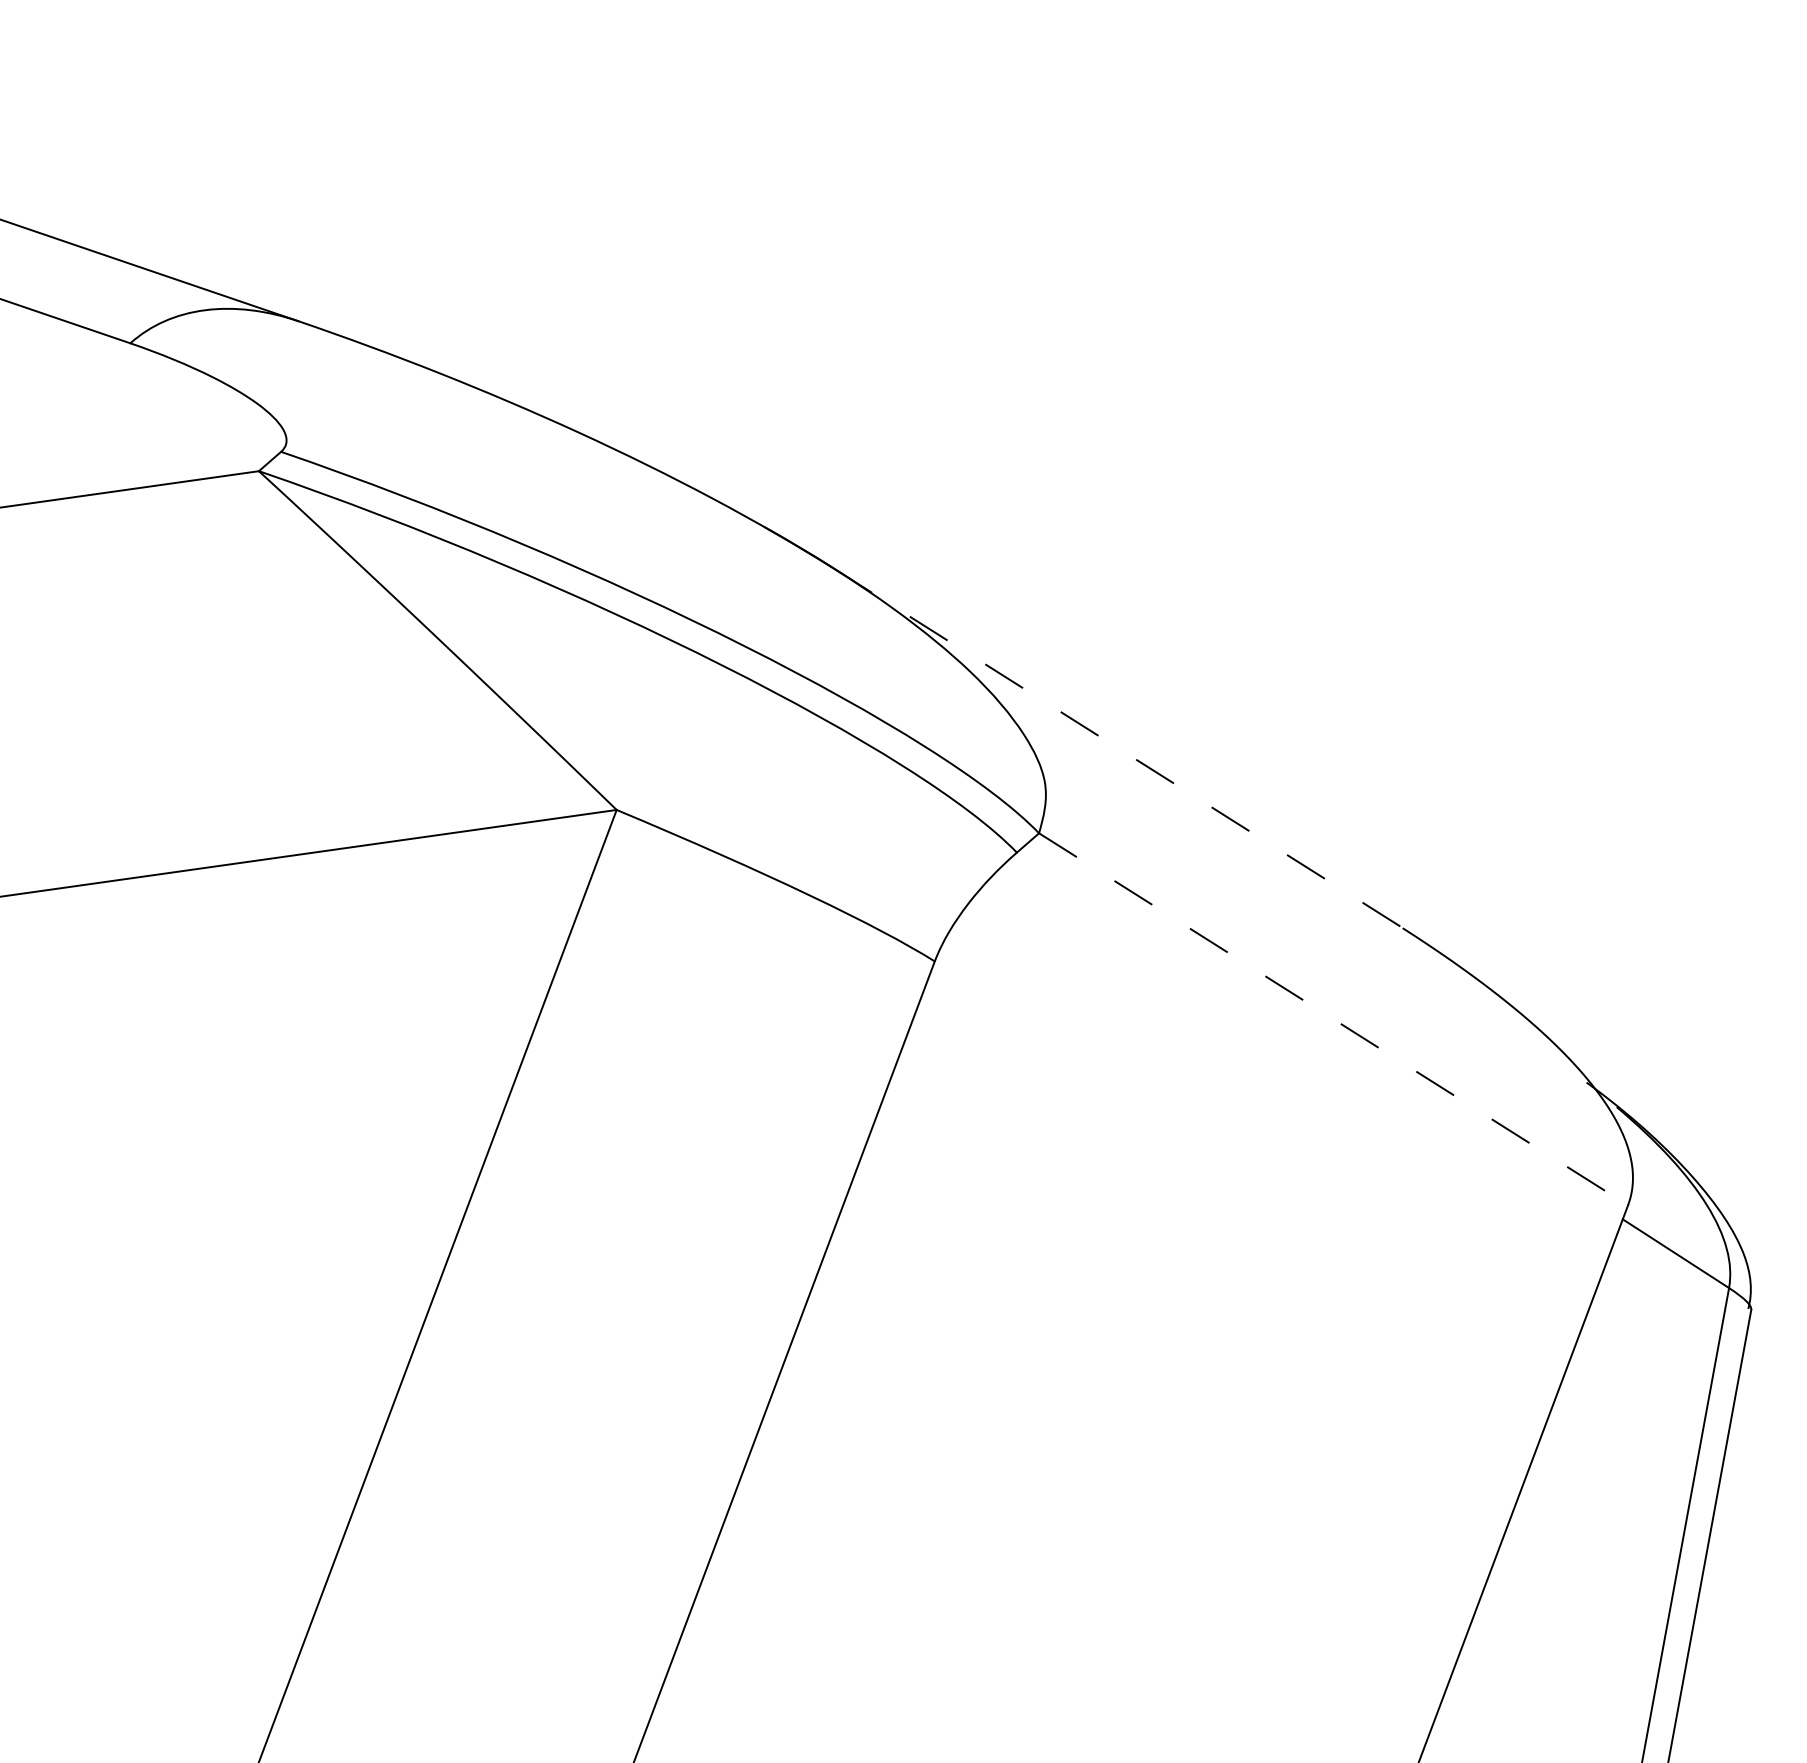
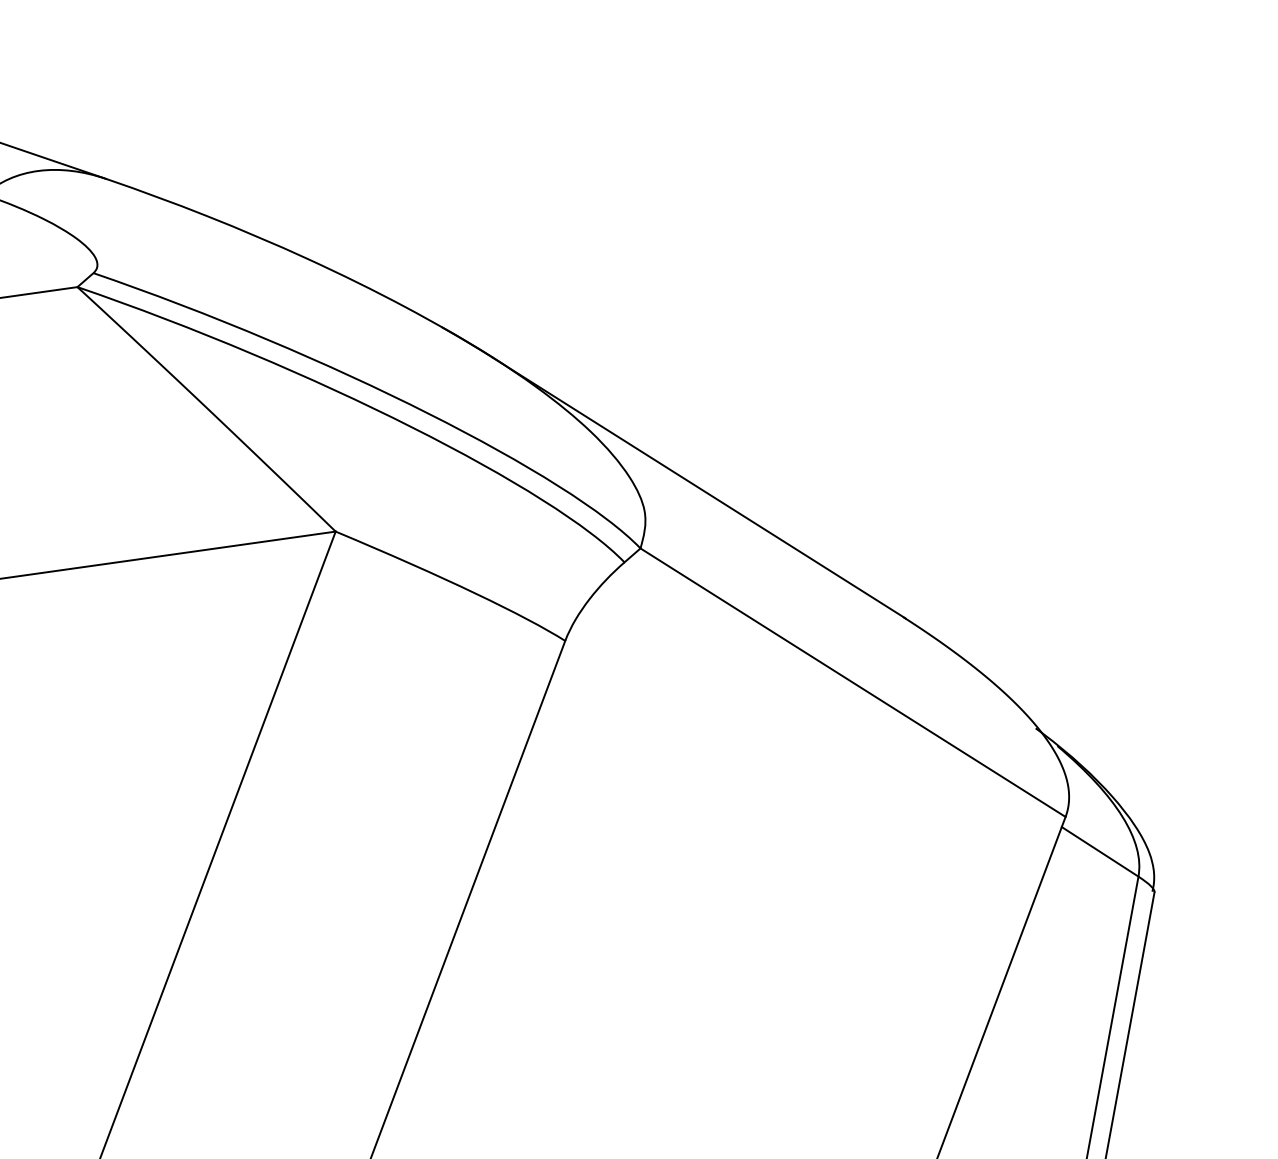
line: (1120, 749) -> (699, 487), dashed -> solid
line: (1334, 1019) -> (853, 682), dashed -> solid

